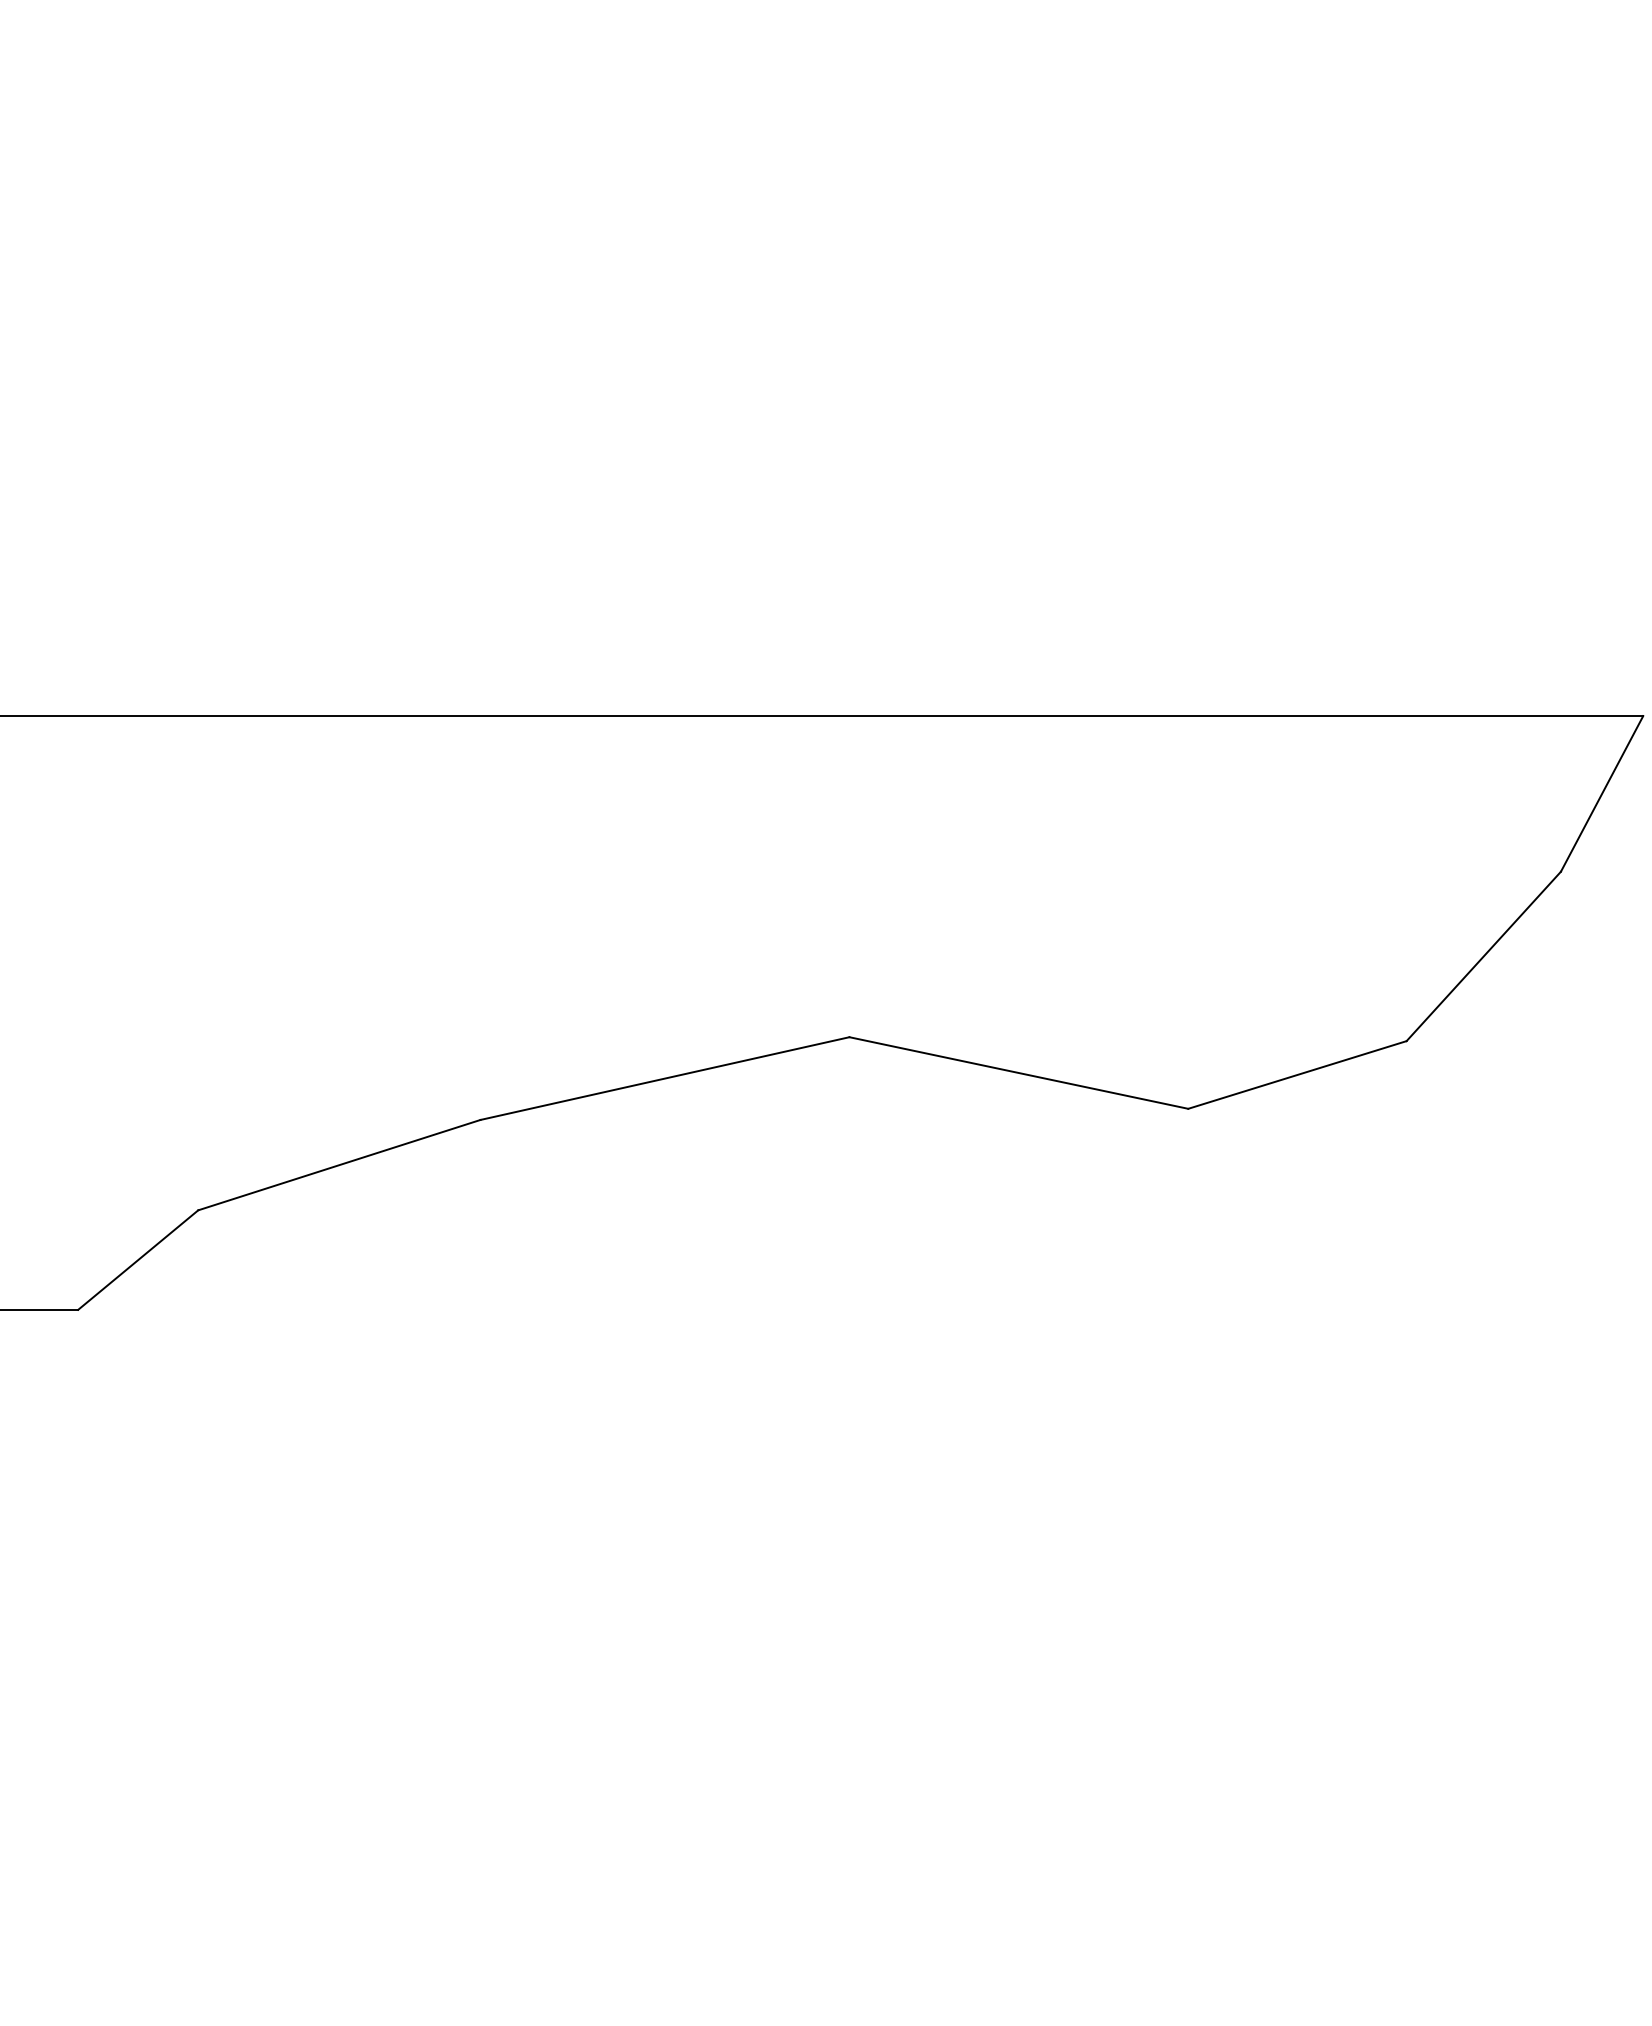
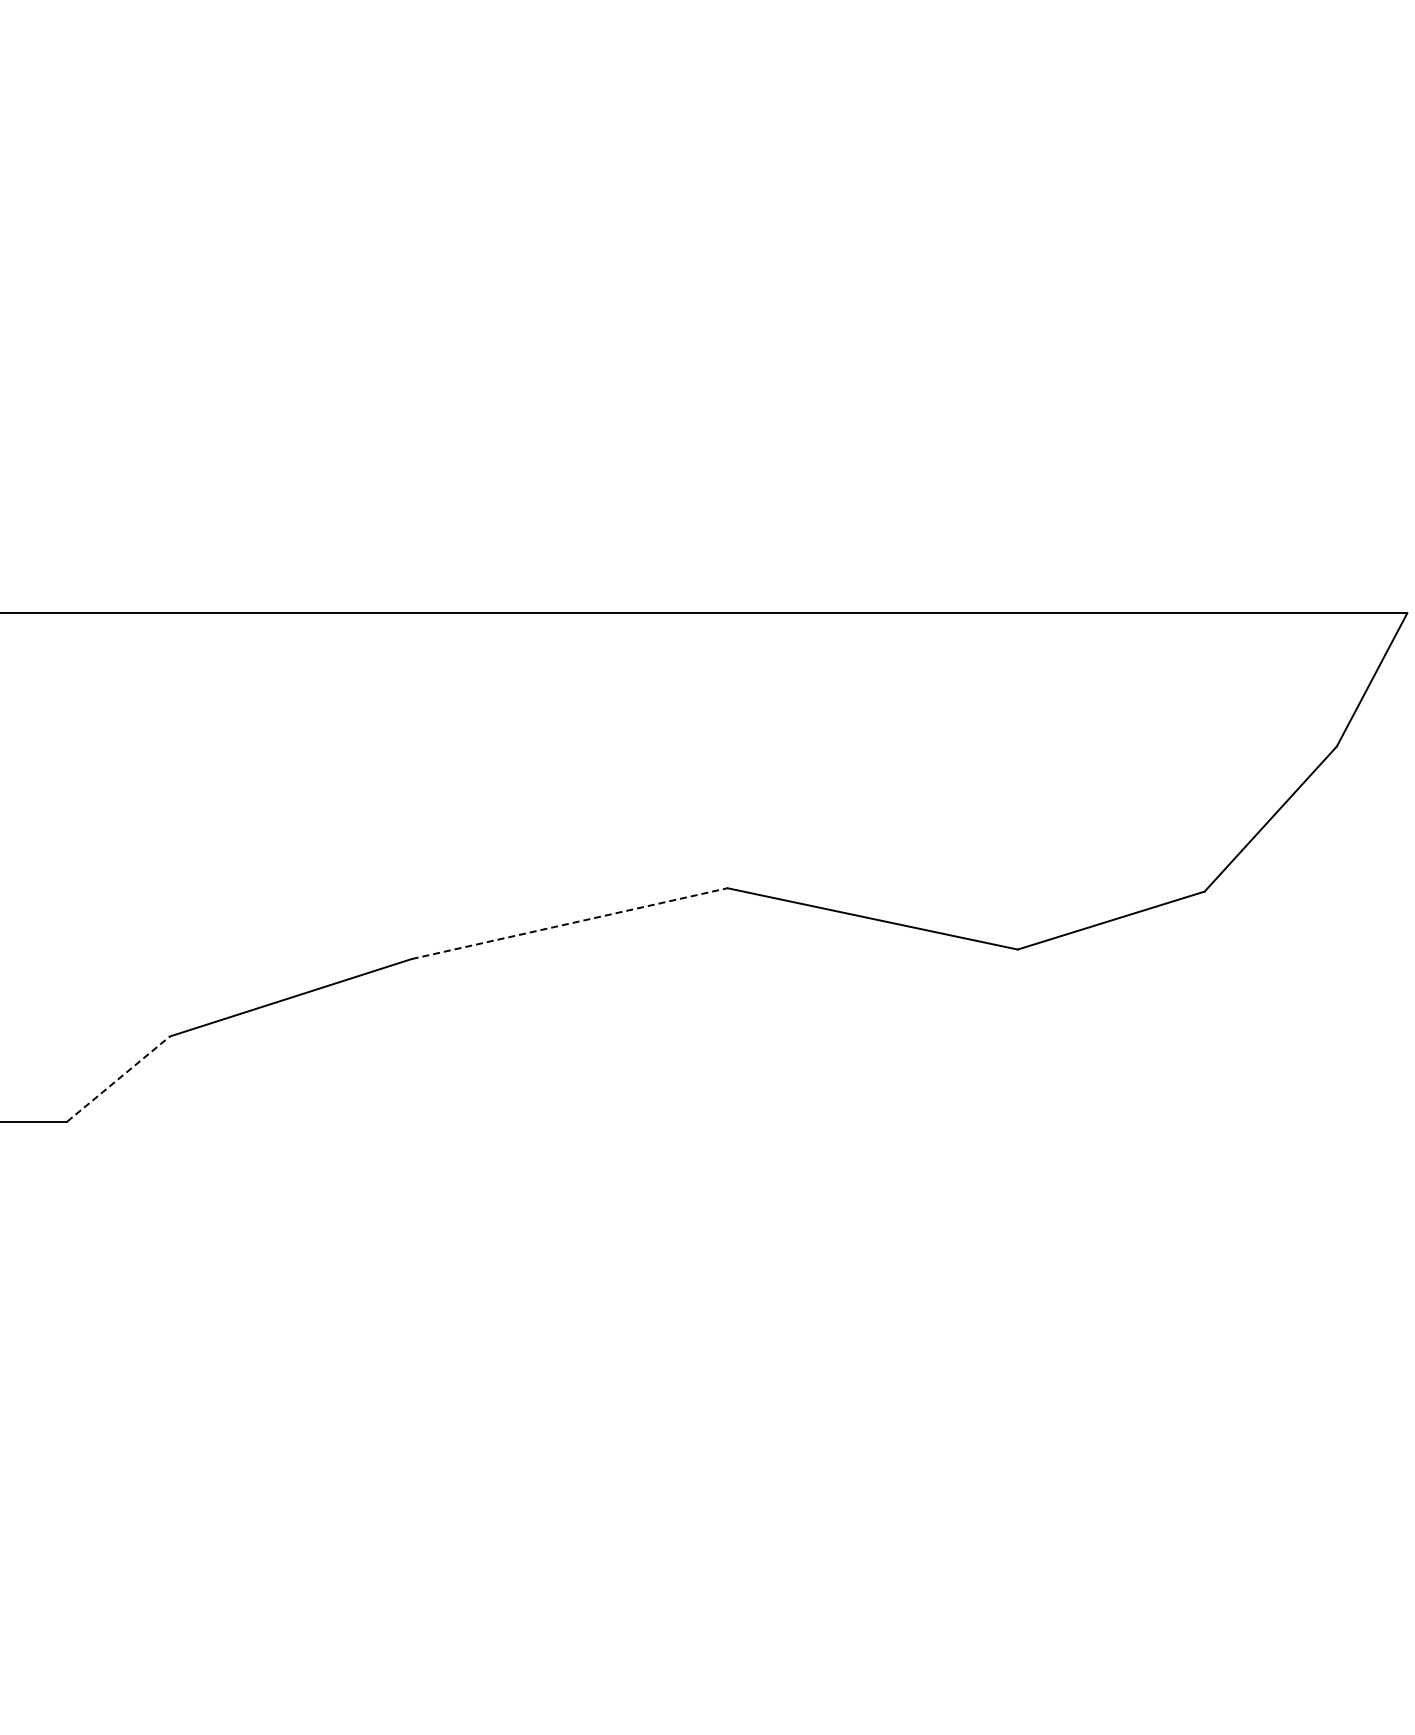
line: (664, 1078) -> (569, 923), solid -> dashed
line: (138, 1260) -> (118, 1079), solid -> dashed

